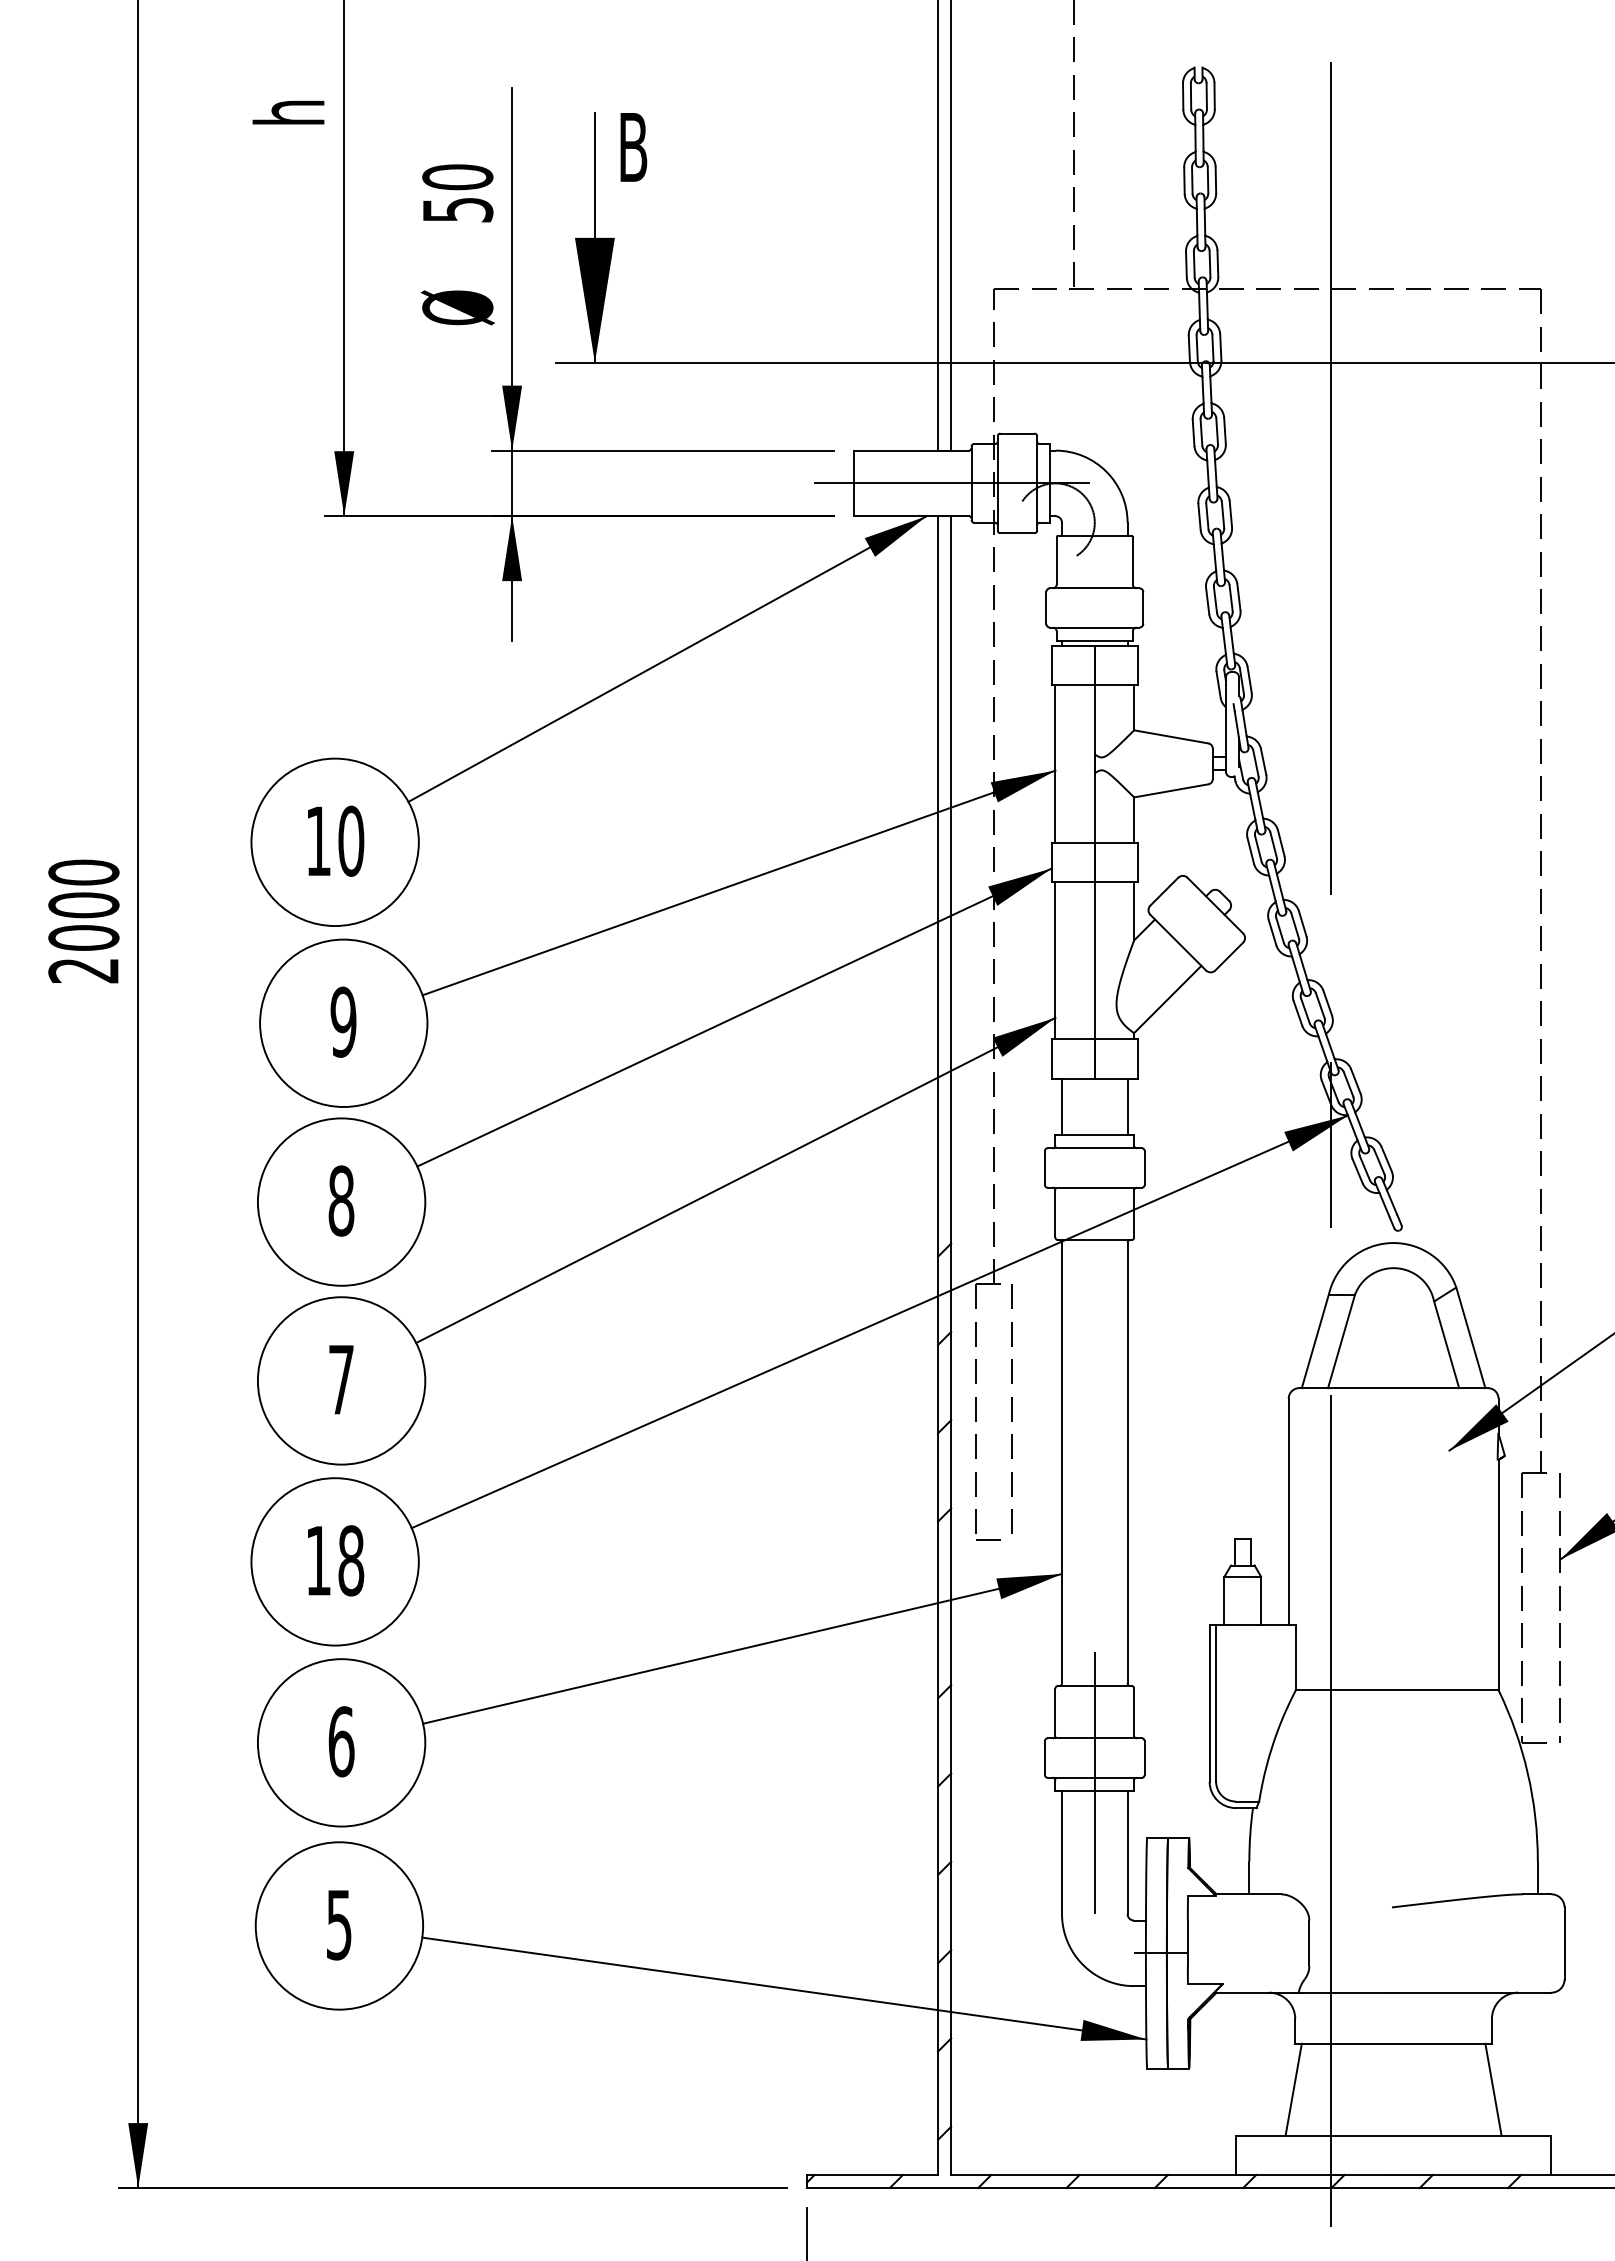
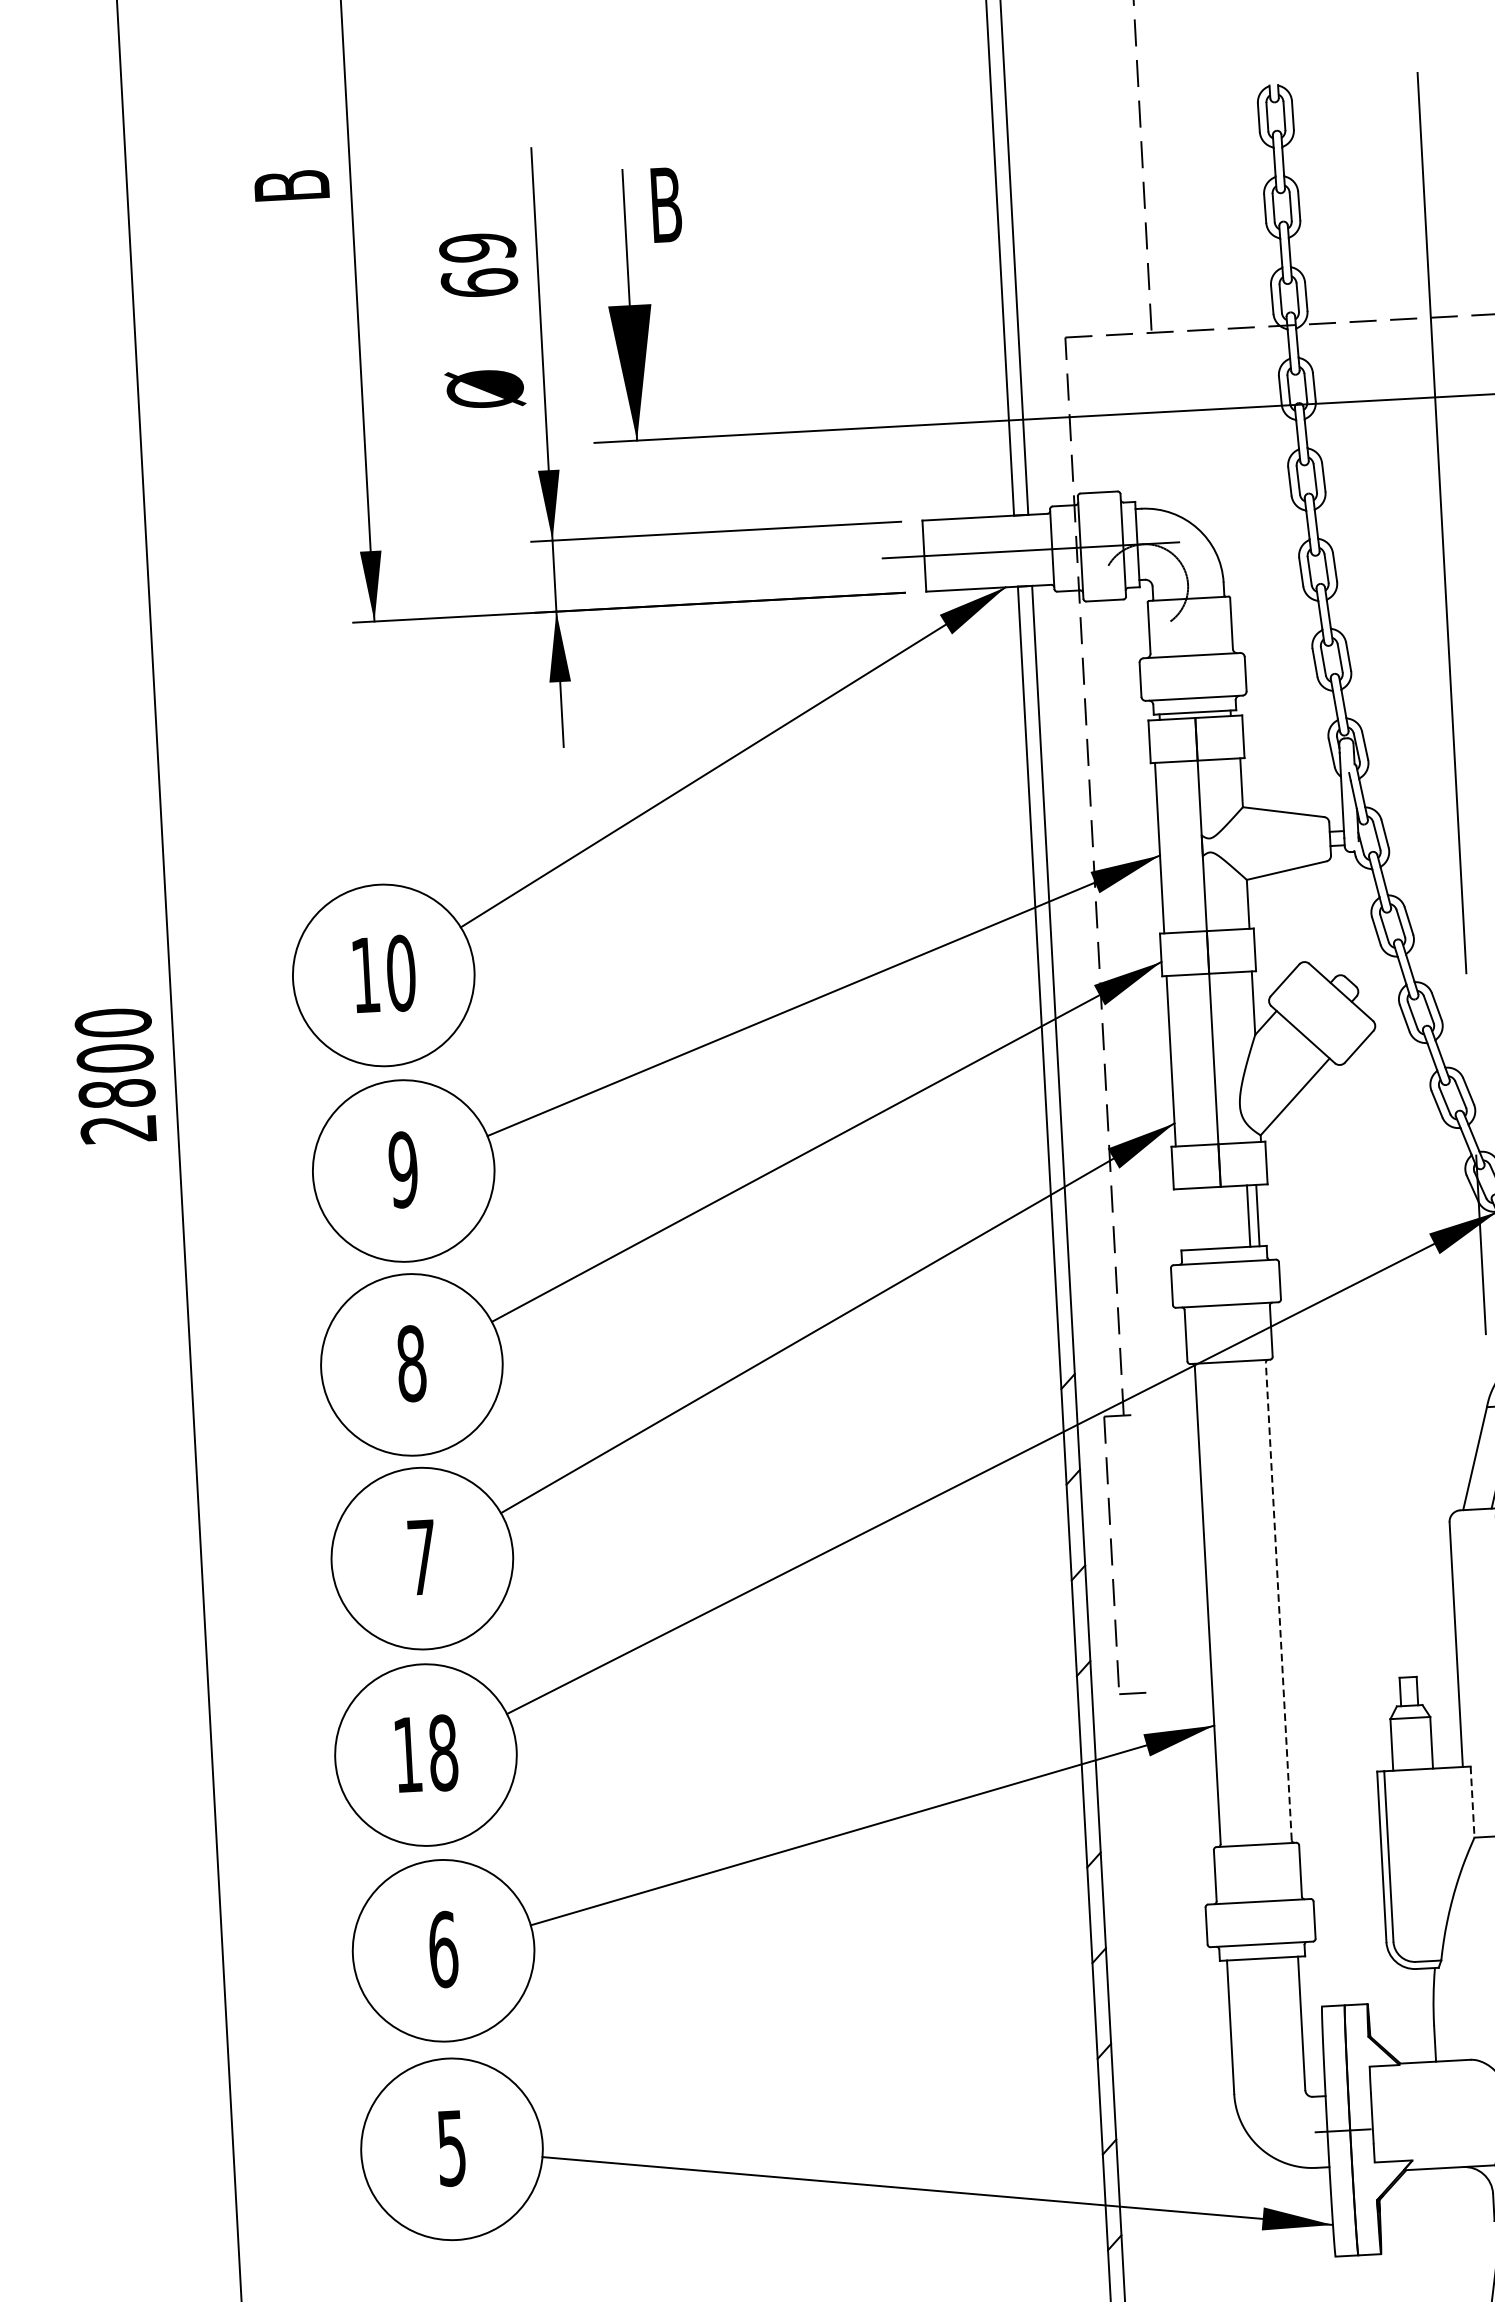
text: (288, 110) -> (290, 185), h -> B
text: (457, 193) -> (478, 265), 50 -> 69
text: (83, 937) -> (116, 1093), 2000 -> 2800
line: (1062, 1106) -> (1249, 1215), moved
line: (1011, 1408) -> (1149, 1549), removed
line: (1127, 1462) -> (1278, 1600), solid -> dashed
line: (1295, 1657) -> (1472, 1802), solid -> dashed
line: (1094, 1782) -> (1261, 1949), removed

